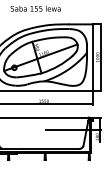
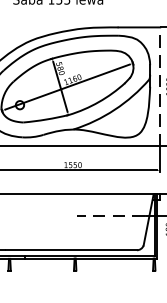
line: (92, 57) -> (159, 86), solid -> dashed
line: (65, 129) -> (111, 215), solid -> dashed

